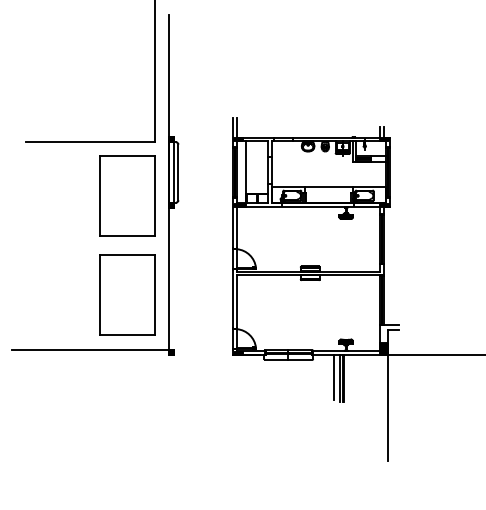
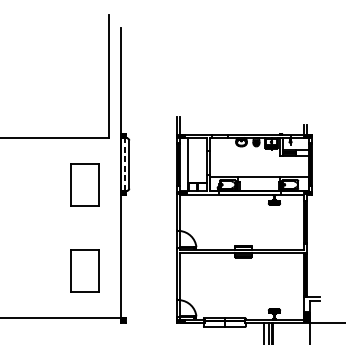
line: (173, 171) -> (125, 163), solid -> dashed
part: (127, 195) -> (85, 184), size x0.6
part: (127, 294) -> (85, 270), size x0.6

